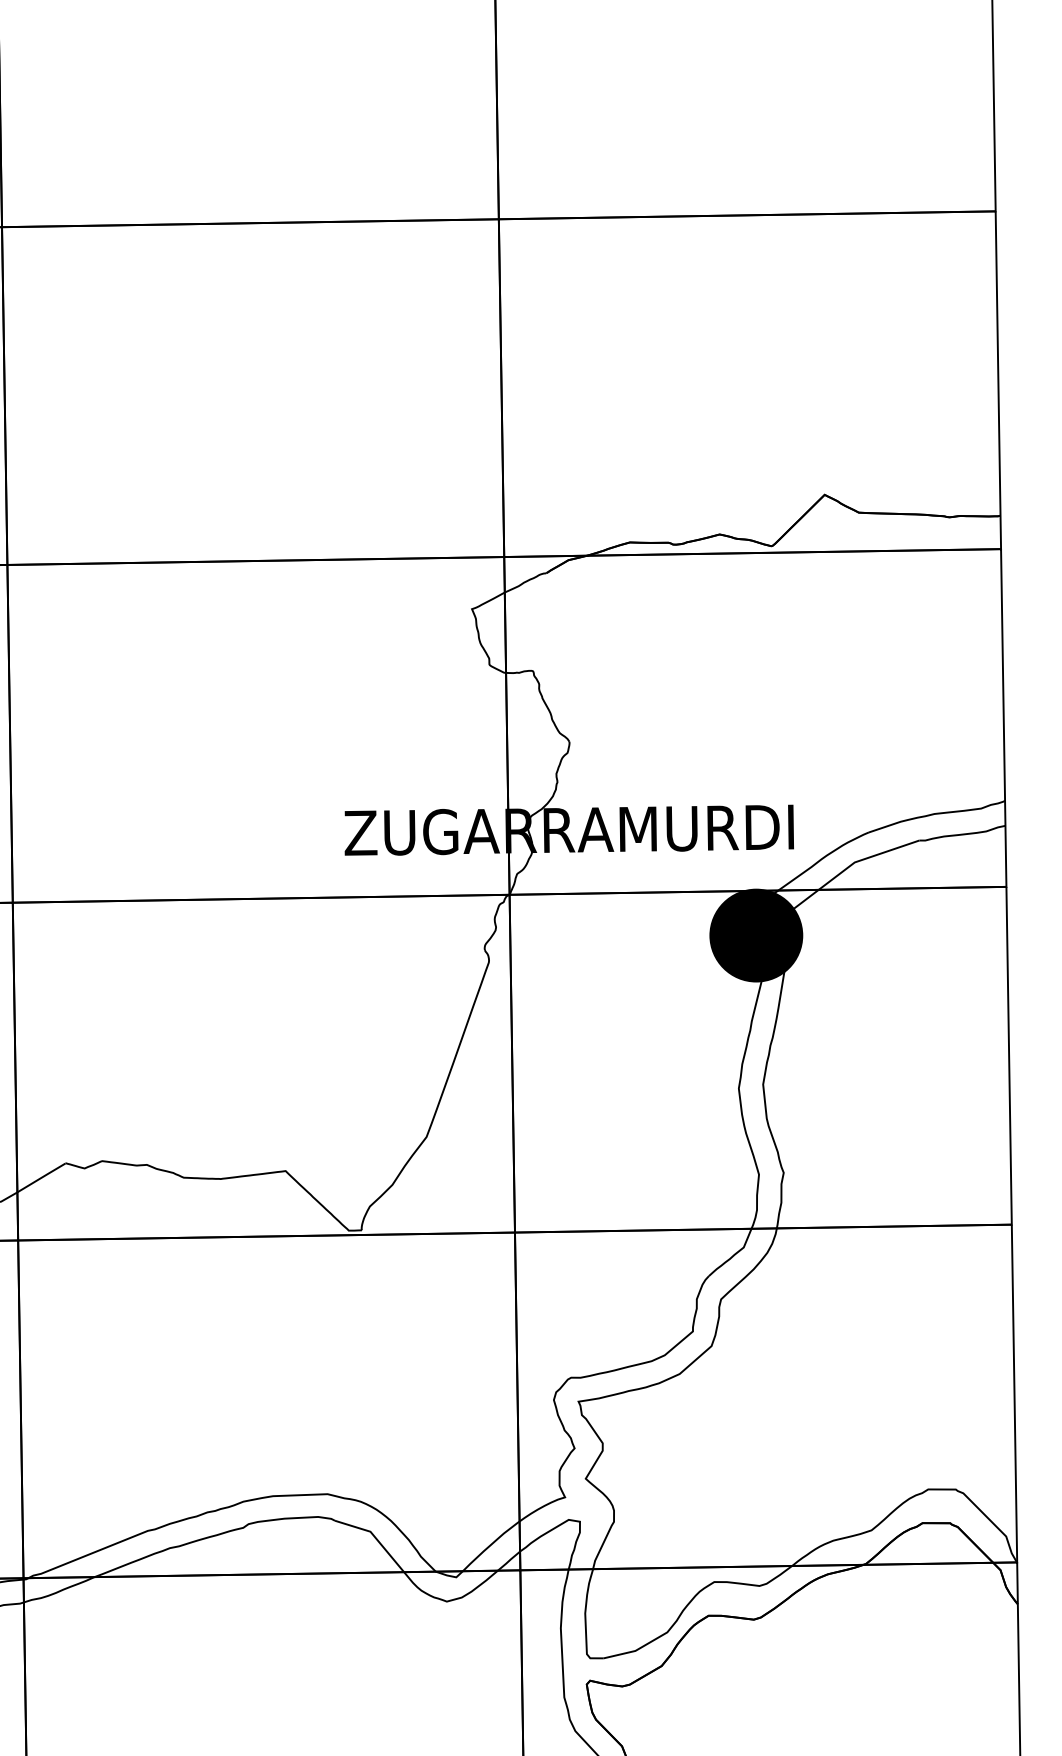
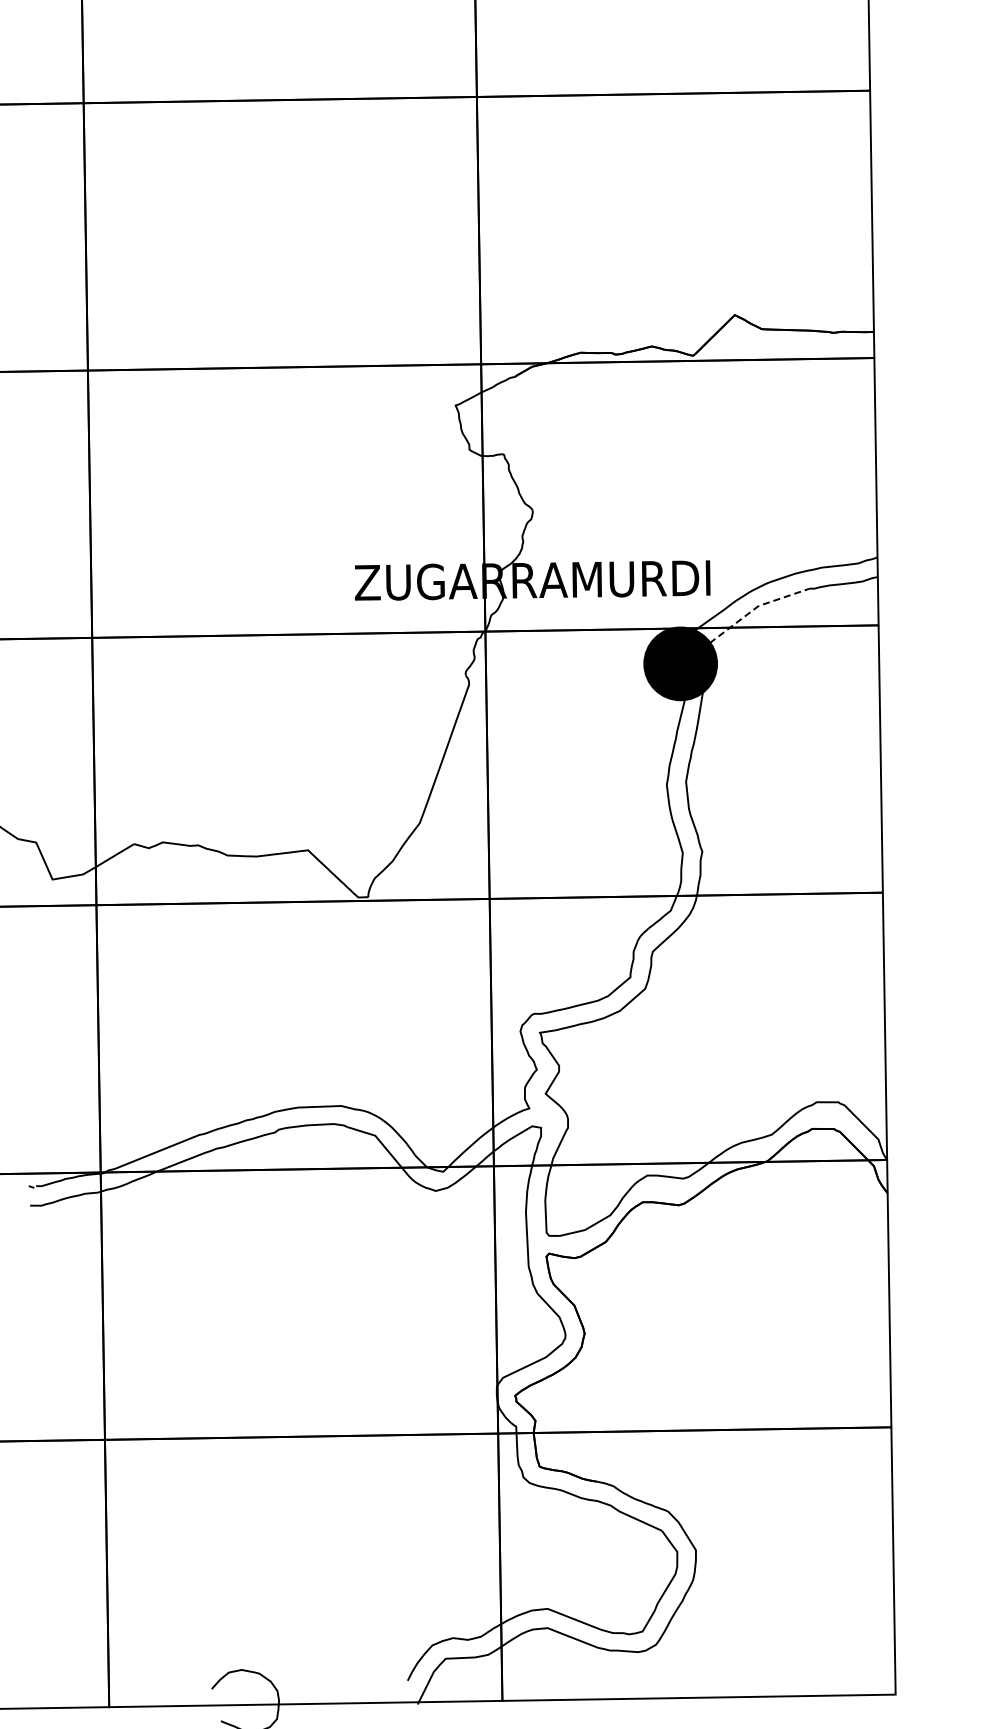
line: (852, 864) -> (756, 607), solid -> dashed

